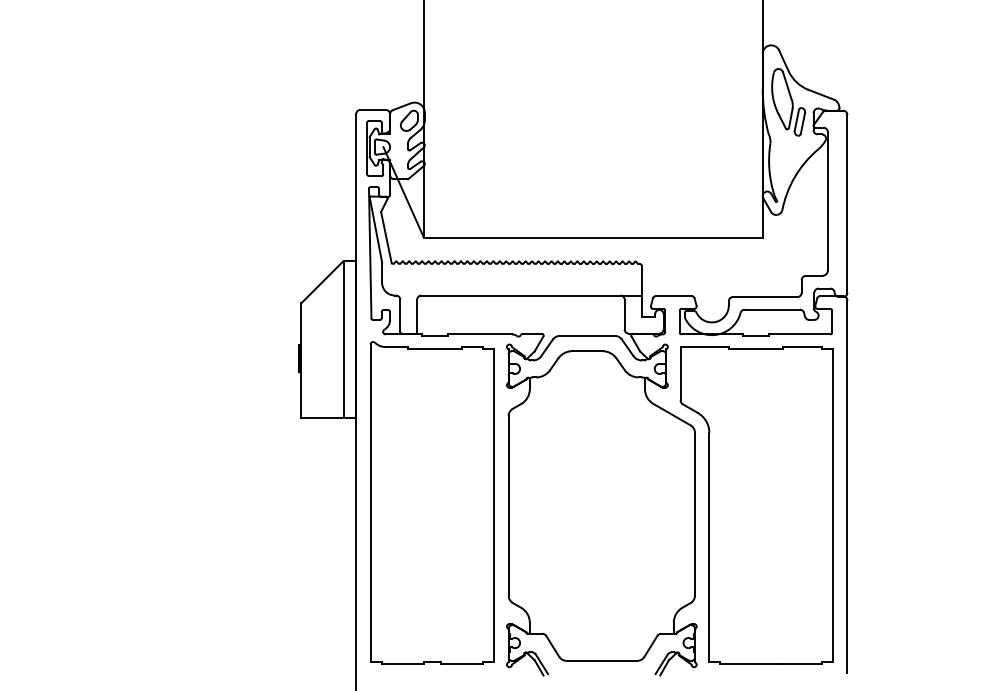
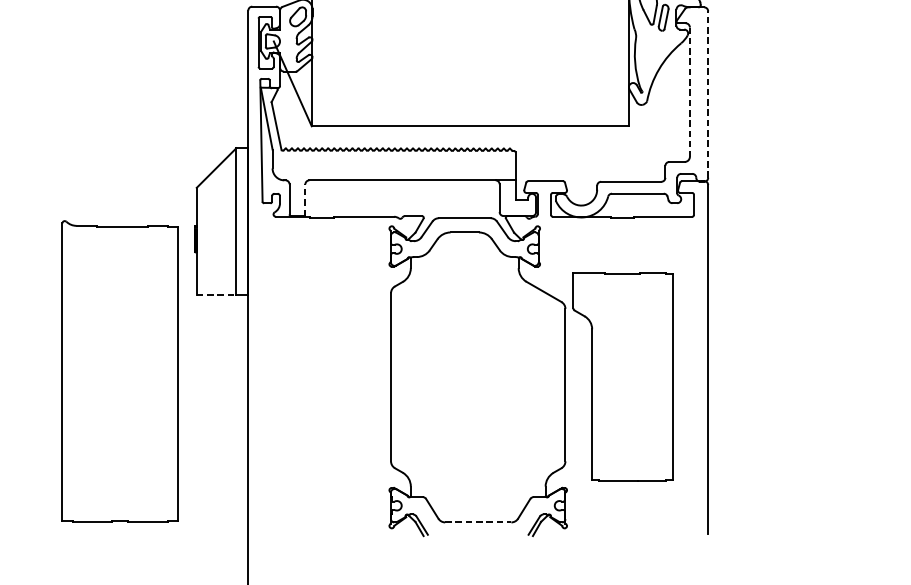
line: (827, 201) -> (689, 92), solid -> dashed
line: (847, 203) -> (708, 94), solid -> dashed
line: (417, 316) -> (305, 200), solid -> dashed
line: (322, 417) -> (216, 294), solid -> dashed
part: (431, 502) -> (119, 371), moved
part: (756, 505) -> (623, 376), size x0.7
line: (602, 660) -> (478, 522), solid -> dashed

